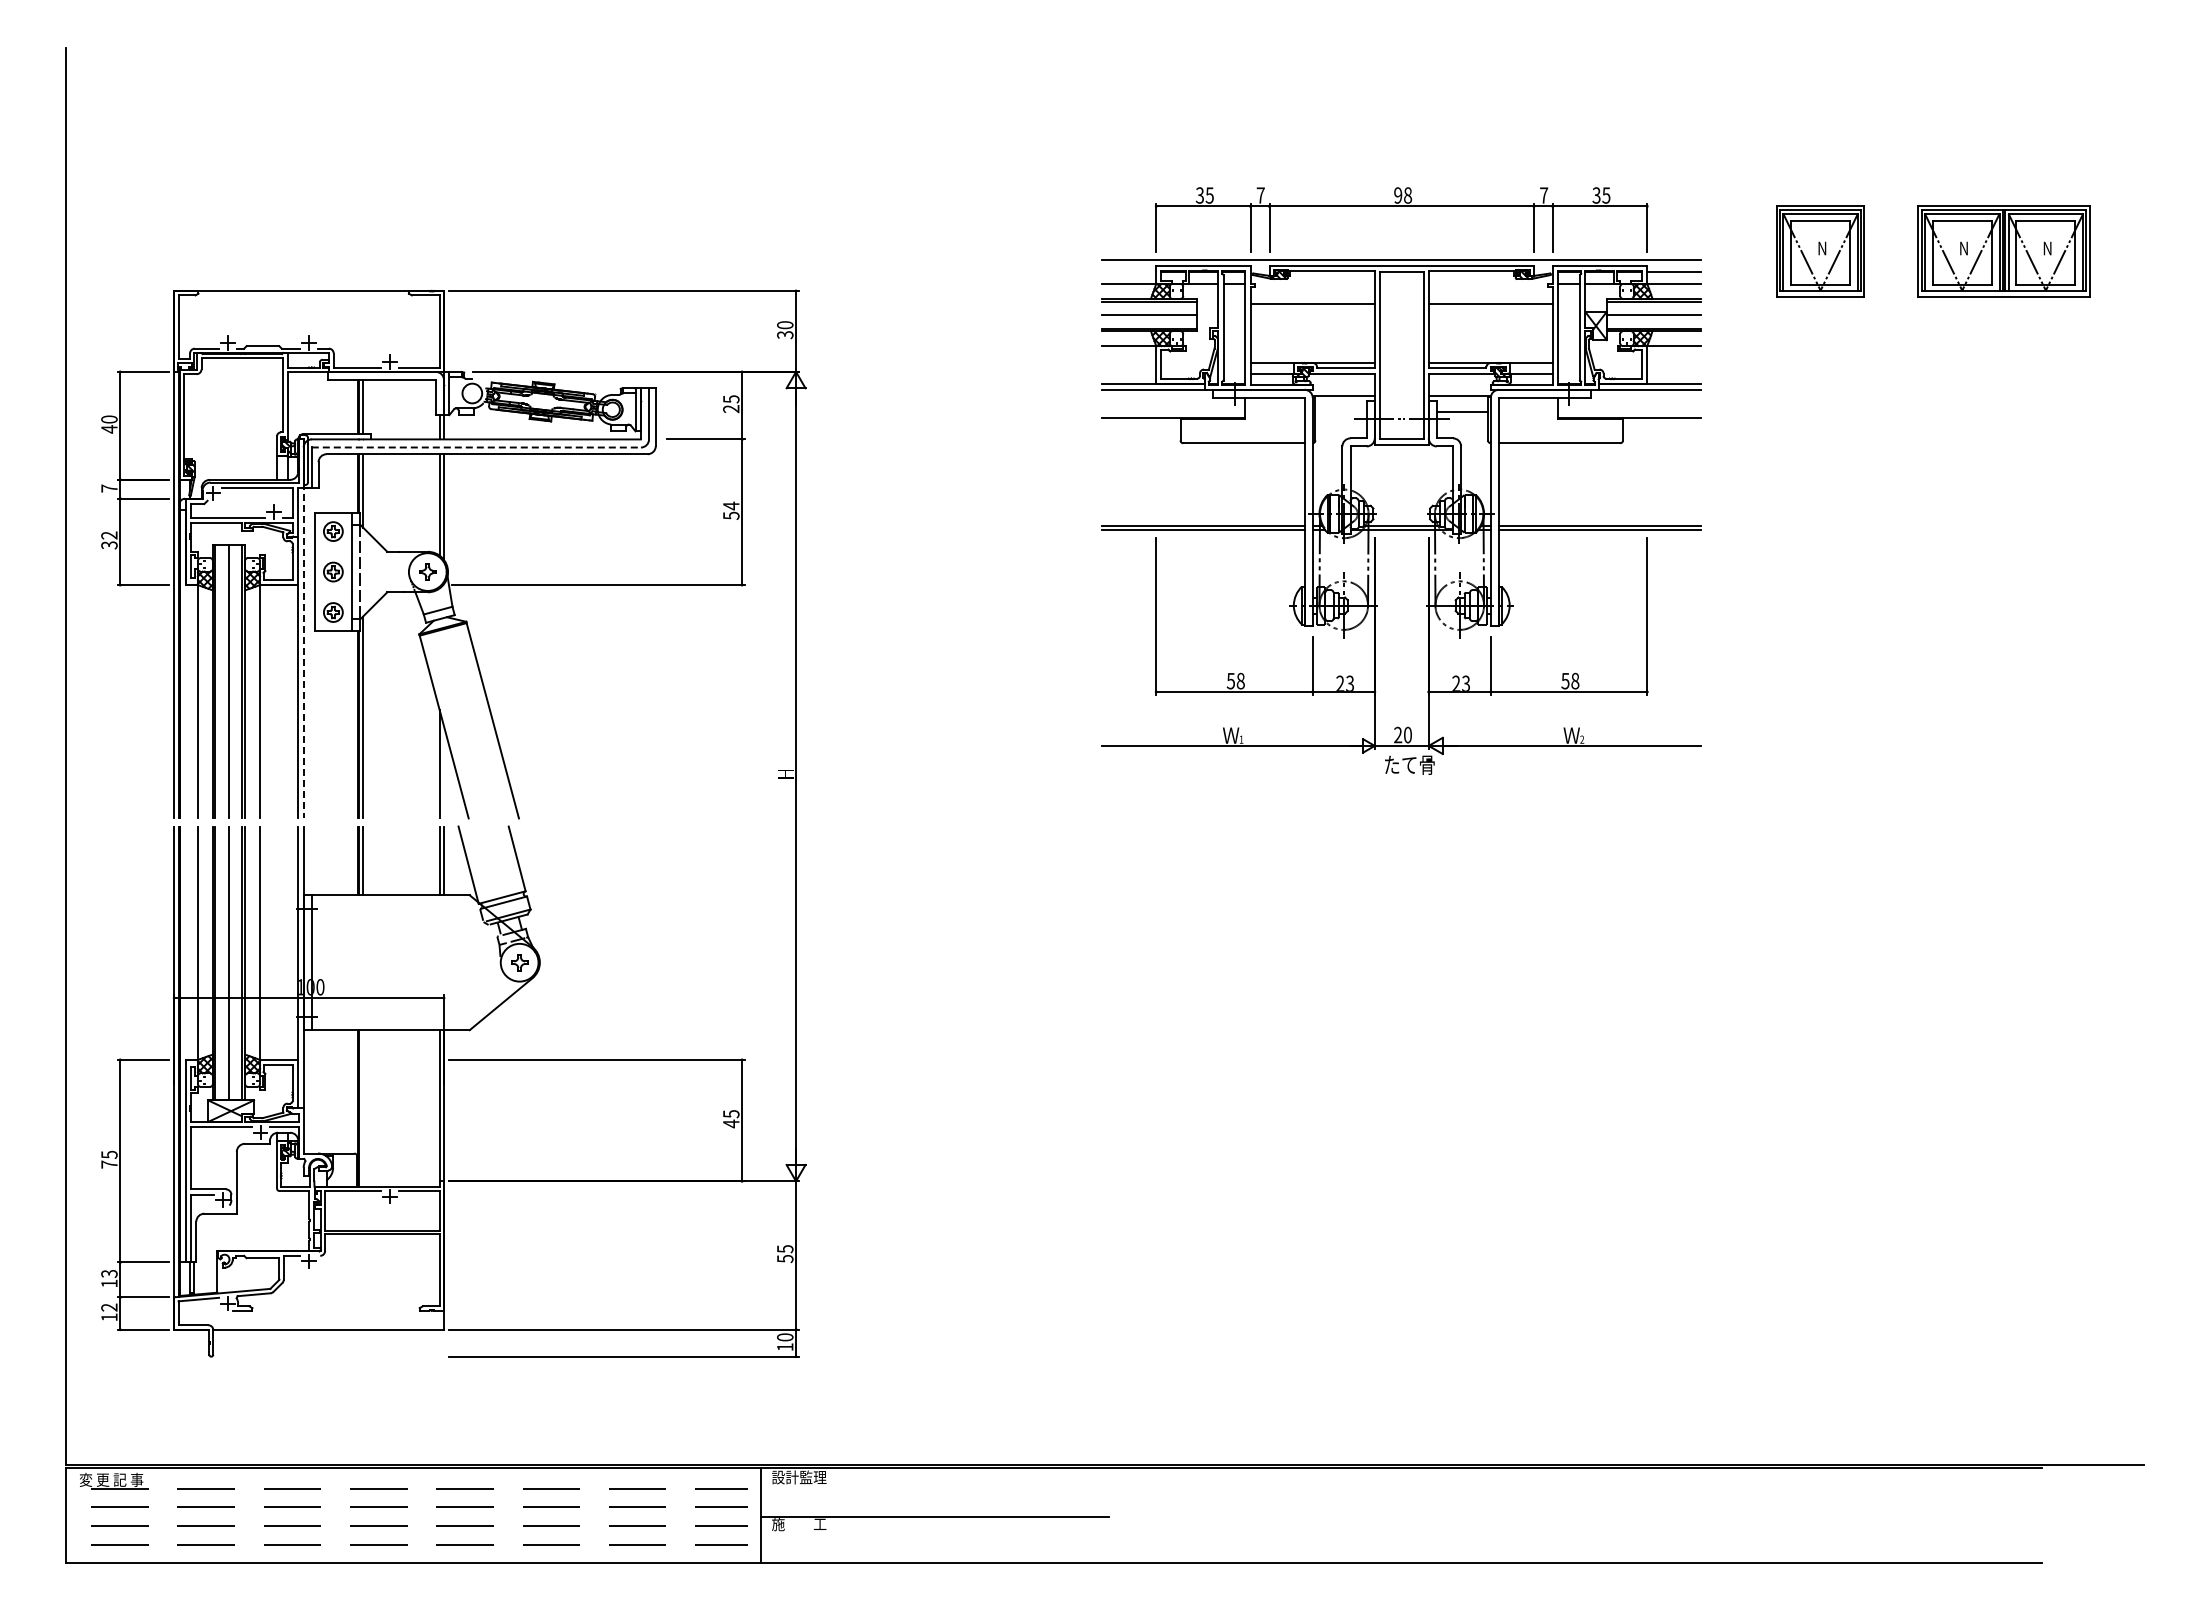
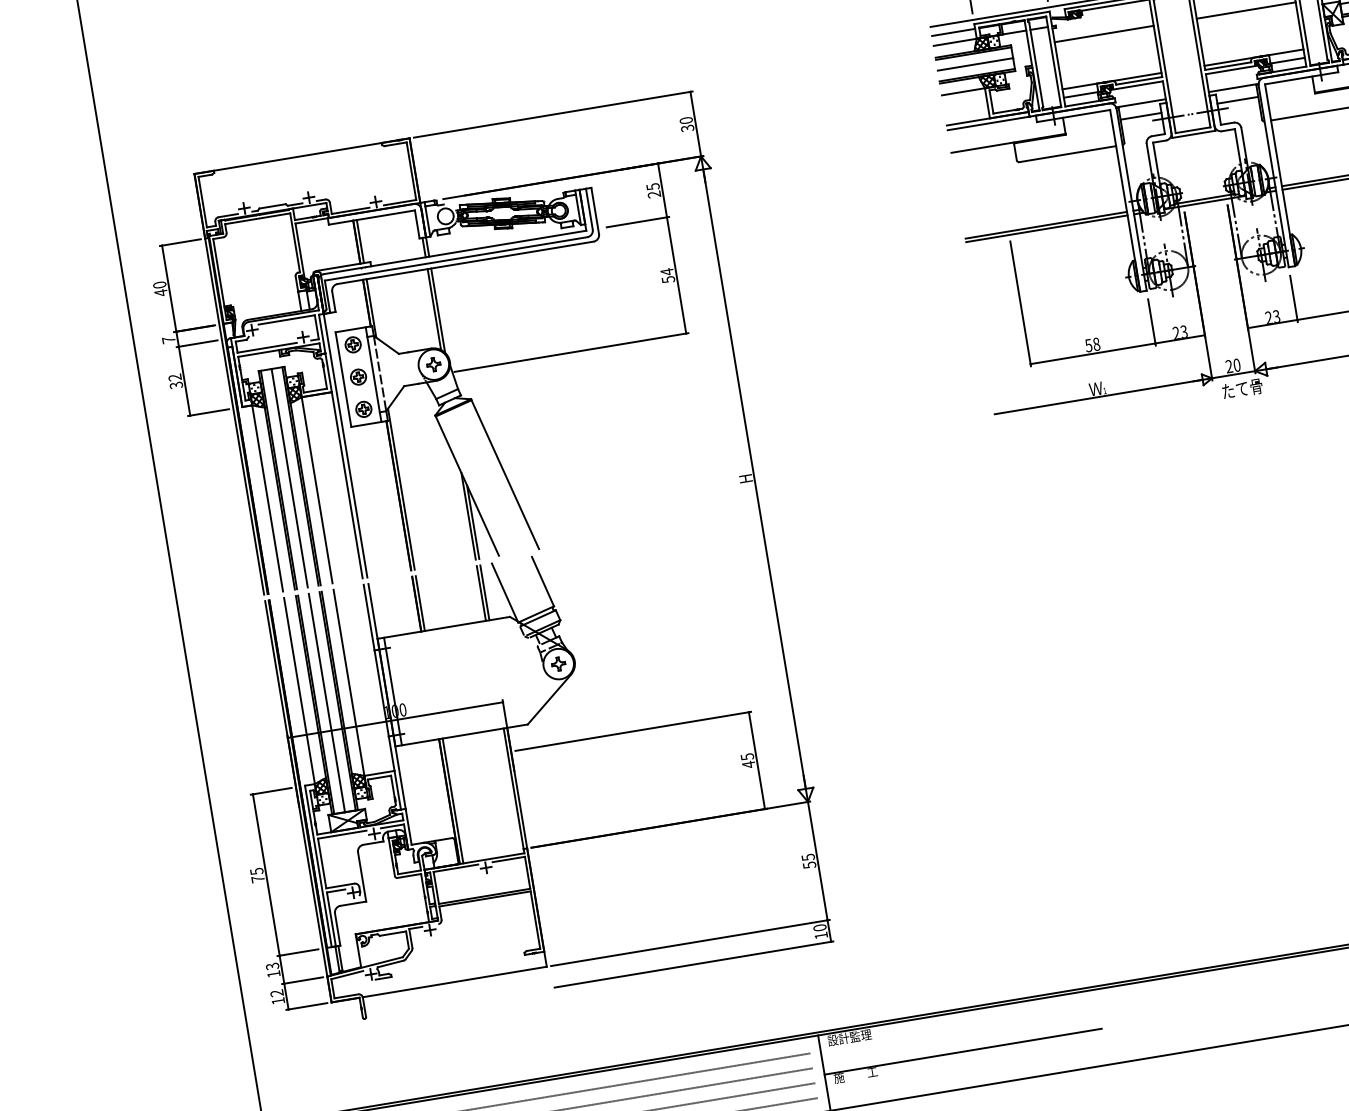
line: (1129, 271) -> (953, 32), added
line: (1340, 411) -> (1140, 116), added
line: (476, 447) -> (456, 258), dashed -> solid
line: (303, 628) -> (342, 426), dashed -> solid
line: (444, 772) -> (473, 522), added
line: (363, 1108) -> (453, 800), added

